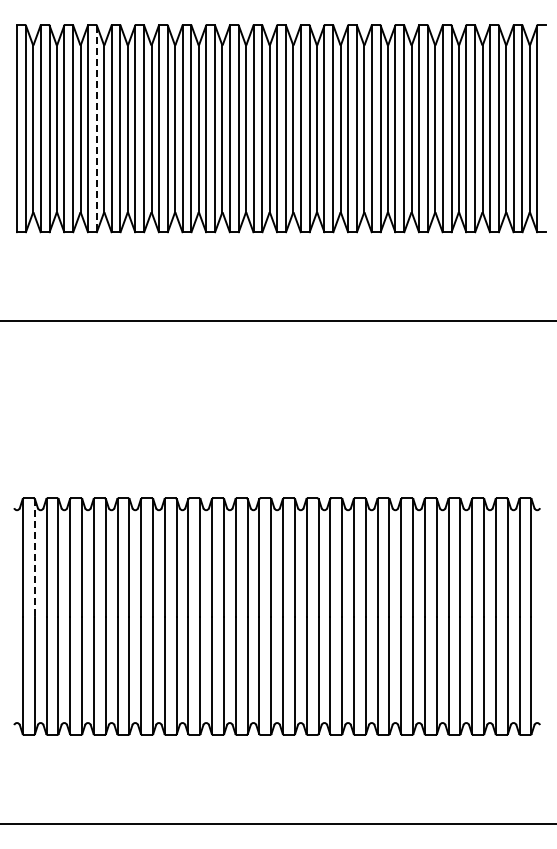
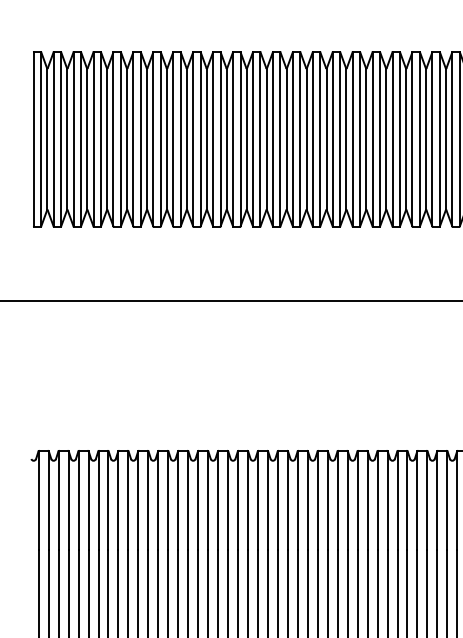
line: (96, 129) -> (100, 139), dashed -> solid
line: (34, 557) -> (48, 500), dashed -> solid

